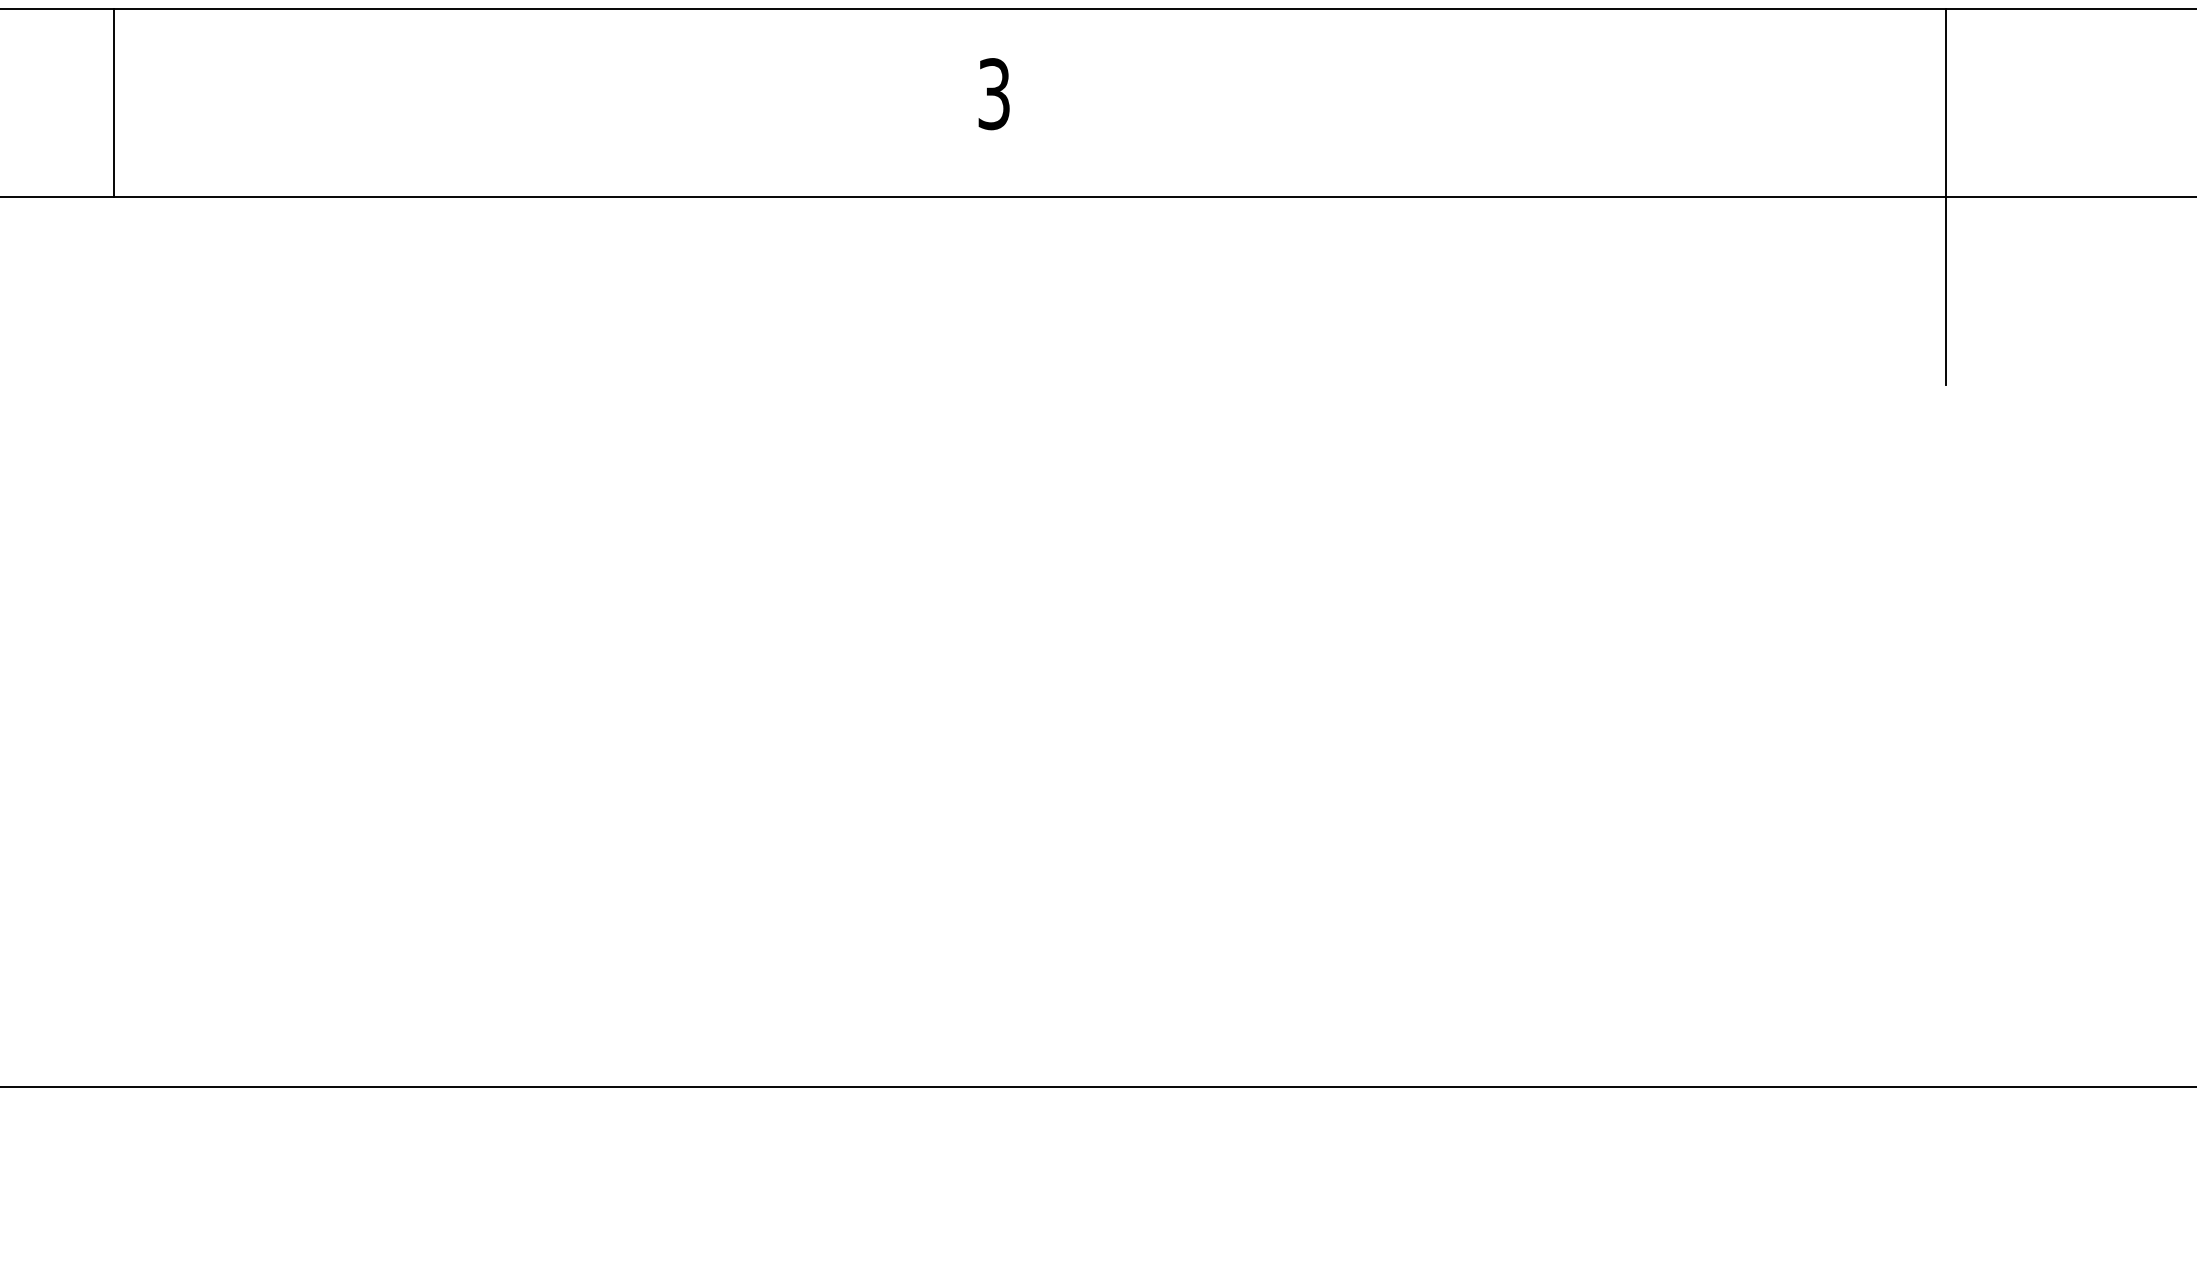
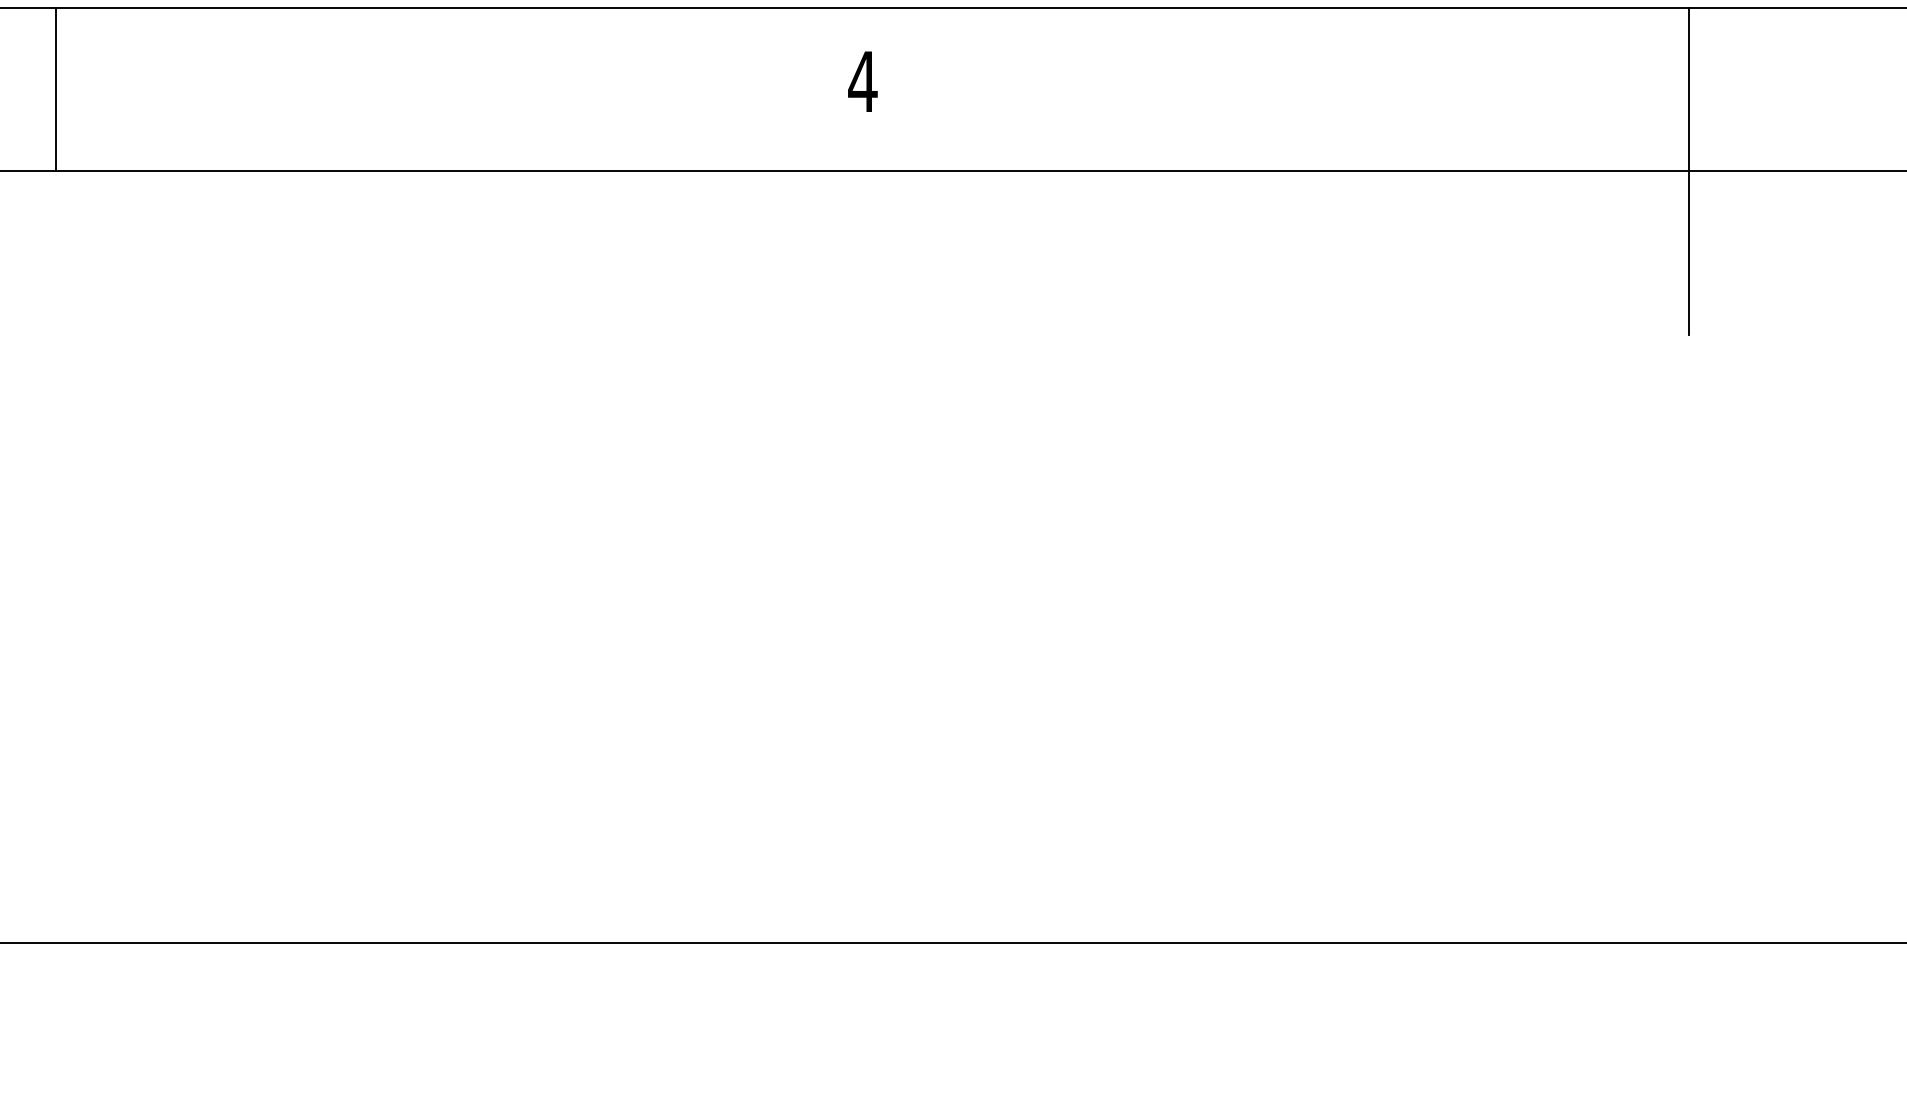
text: (993, 93) -> (862, 81), 3 -> 4
line: (114, 103) -> (56, 89), moved

